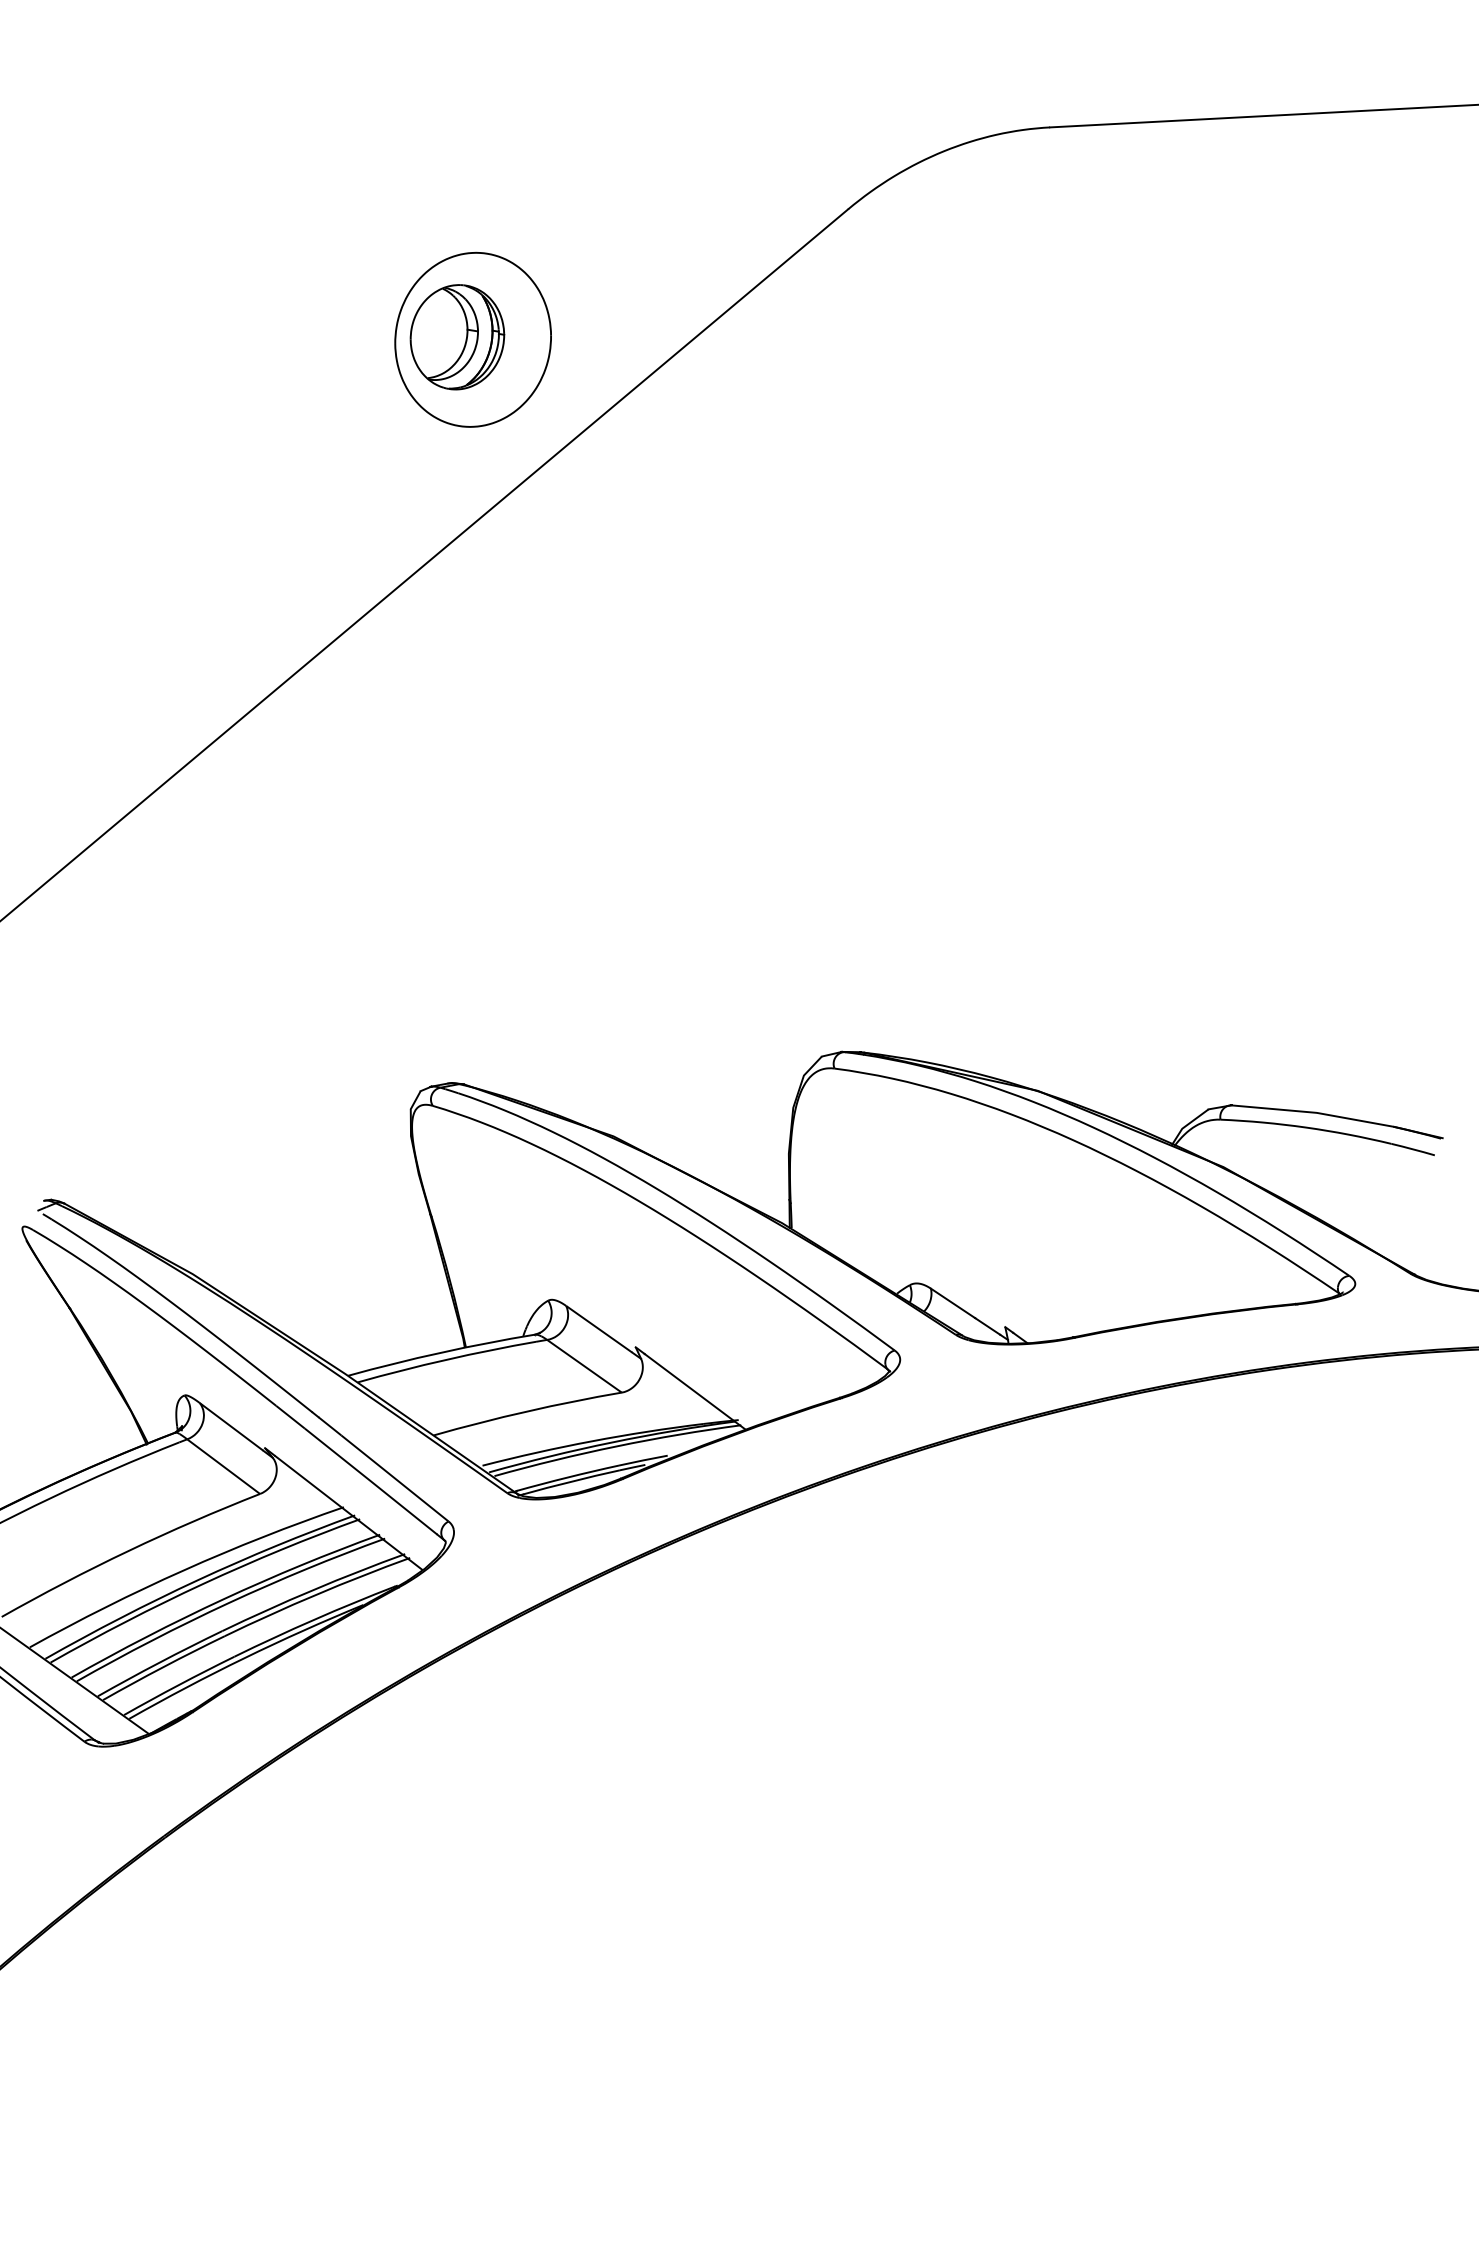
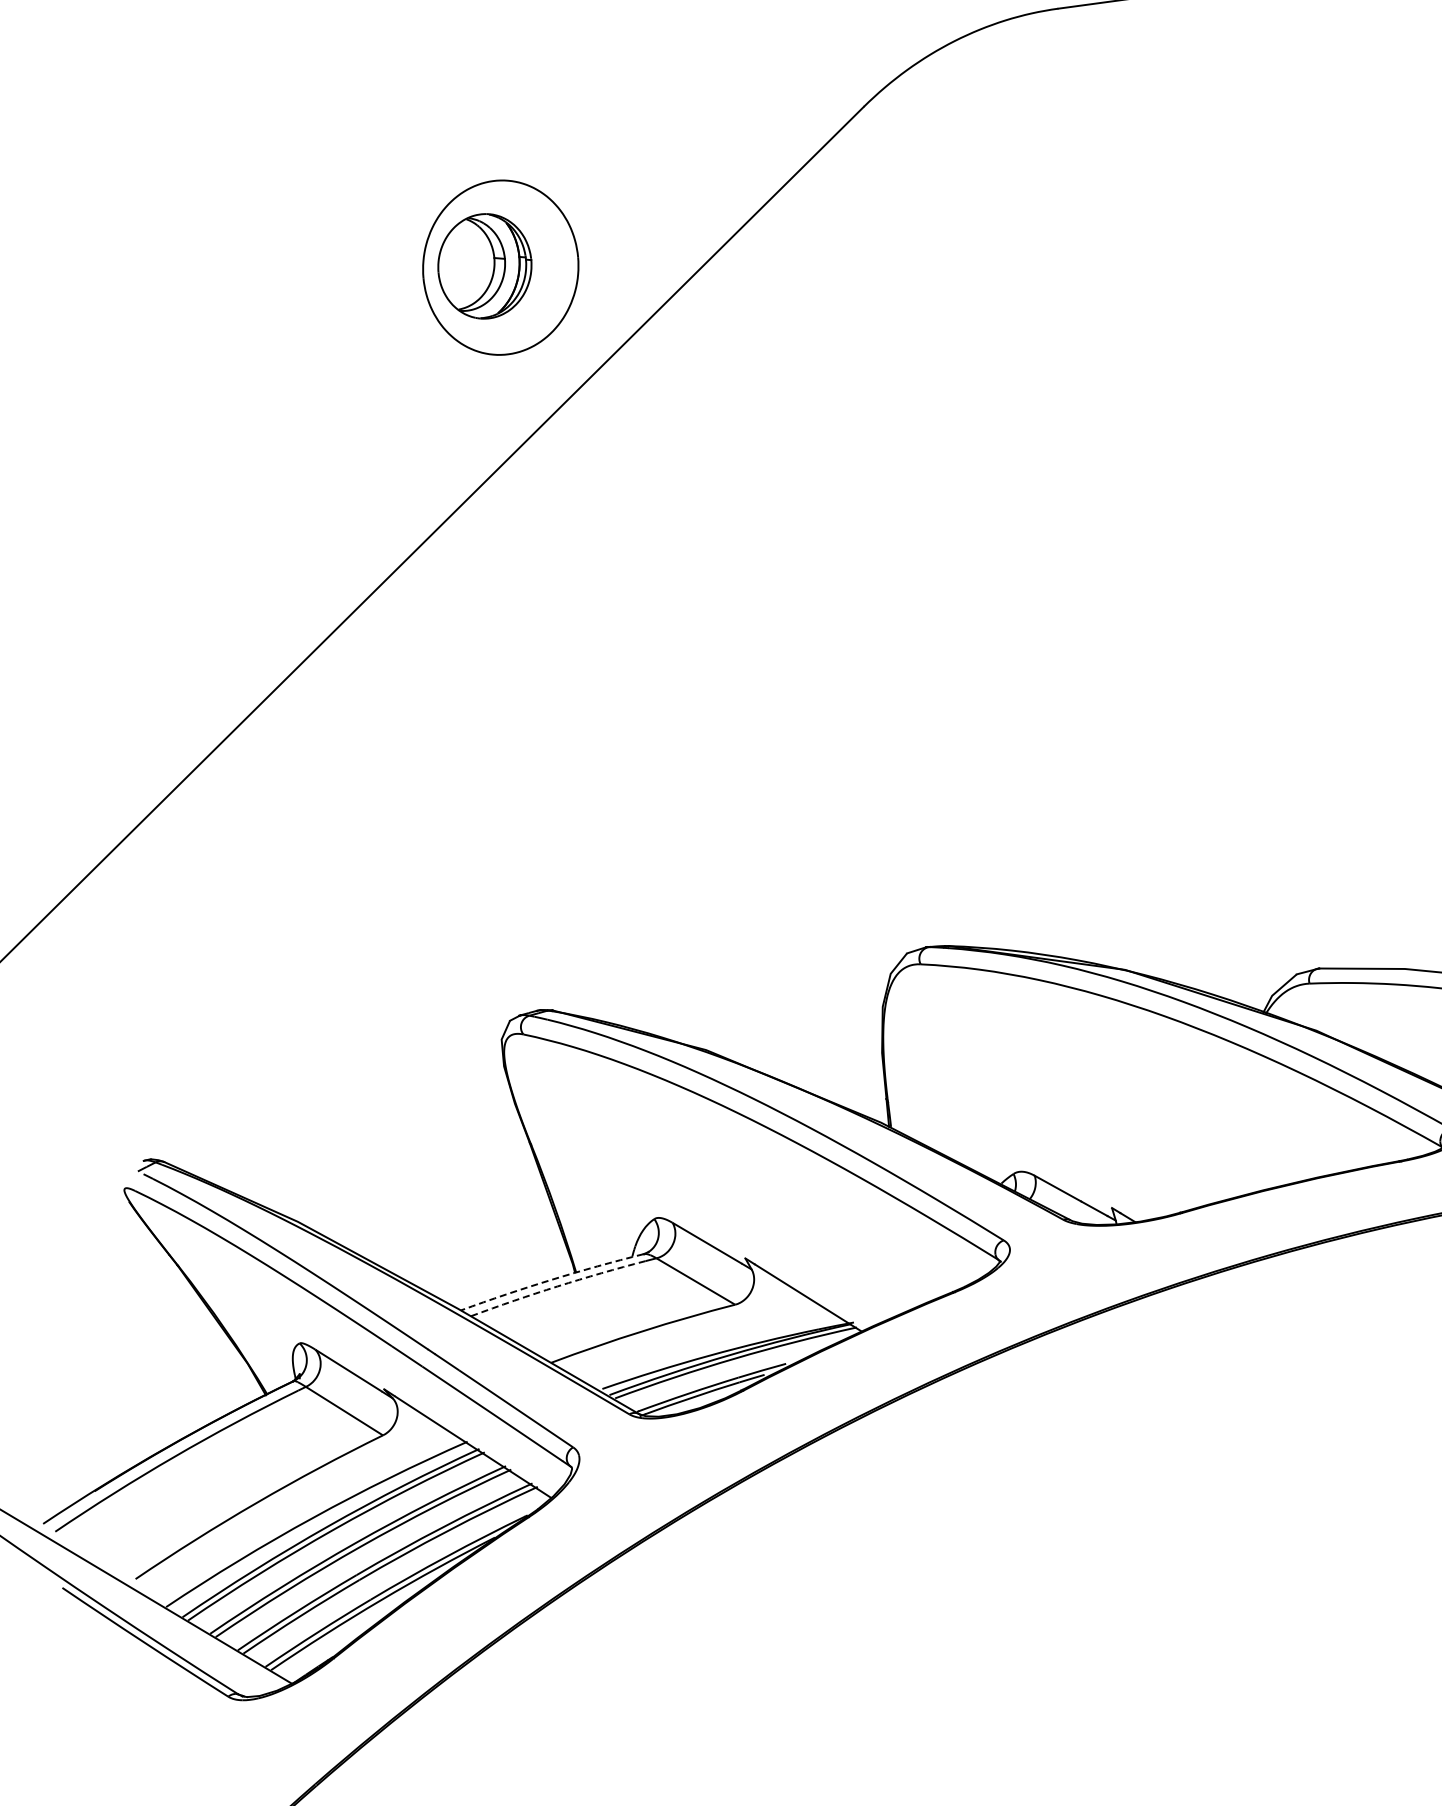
arc: (440, 1352) -> (551, 1279), solid -> dashed
arc: (446, 1359) -> (557, 1286), solid -> dashed

